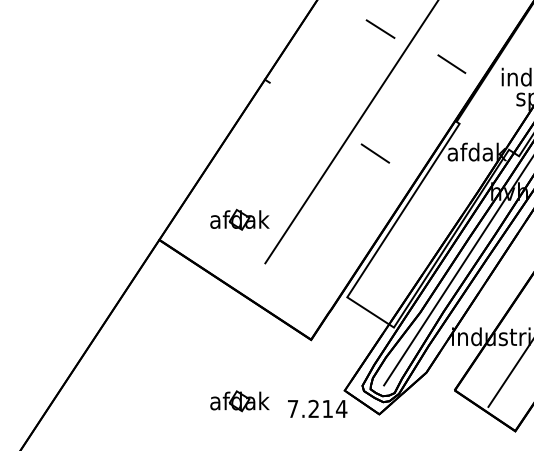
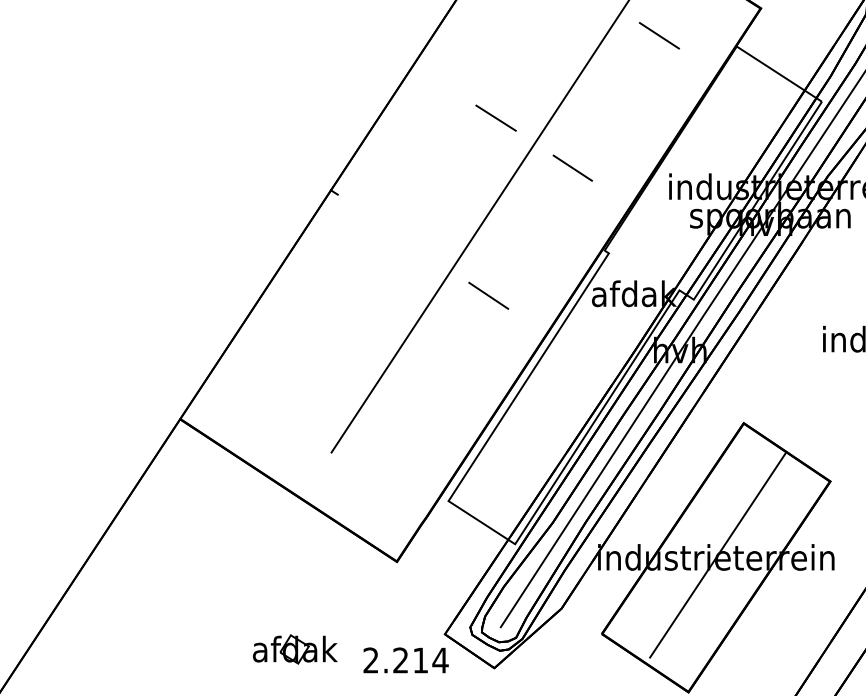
line: (451, 63) -> (572, 167), moved
part: (240, 219) -> (295, 390), removed
text: (292, 408) -> (370, 660), 7.214 -> 2.214

